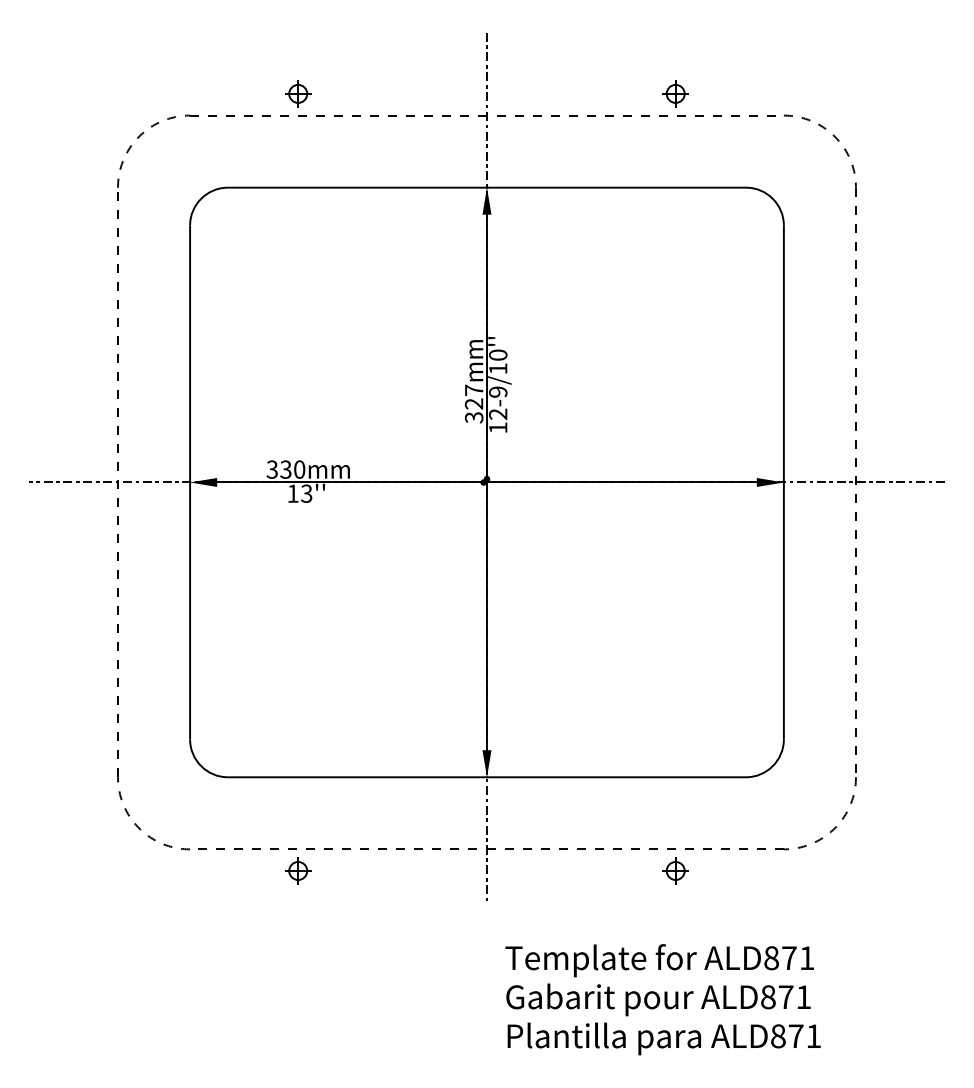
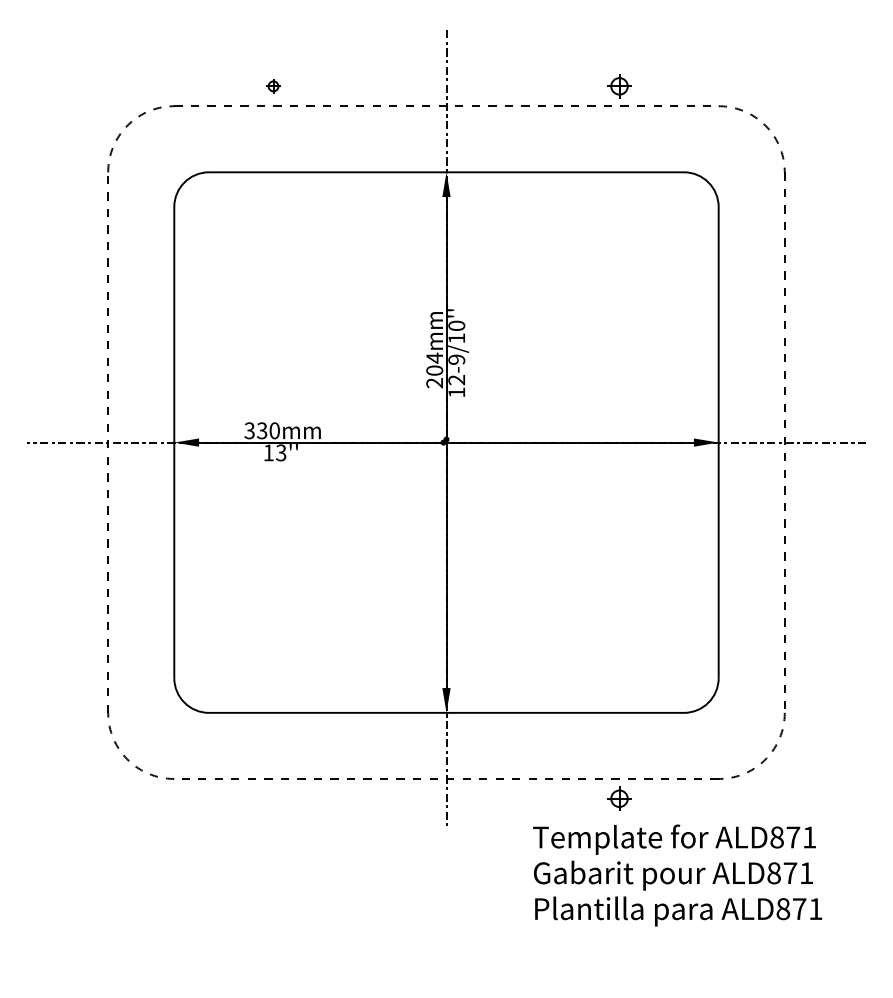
part: (298, 93) -> (273, 85), size x0.6
text: (474, 403) -> (435, 370), 327mm -> 204mm
part: (298, 870) -> (273, 798), removed
text: (662, 999) -> (677, 875), moved

